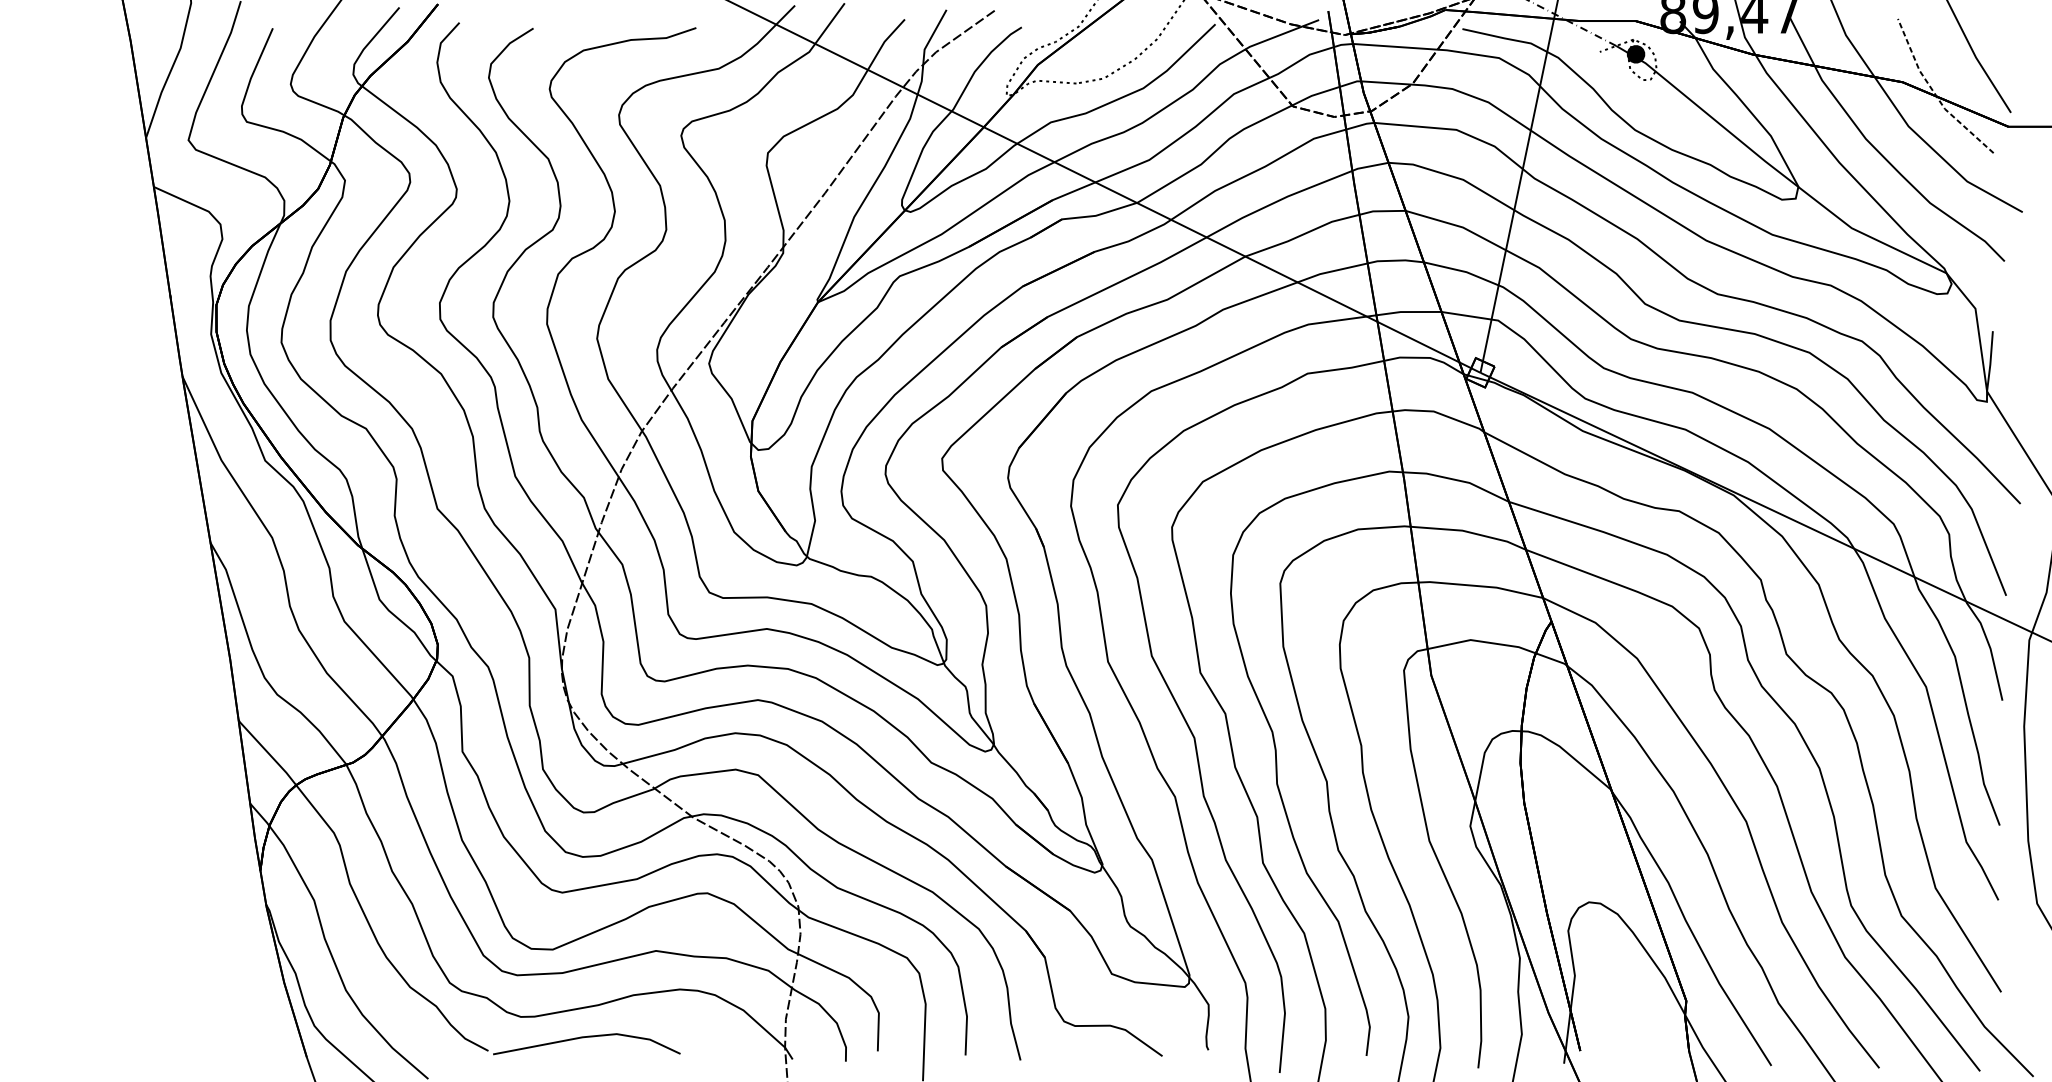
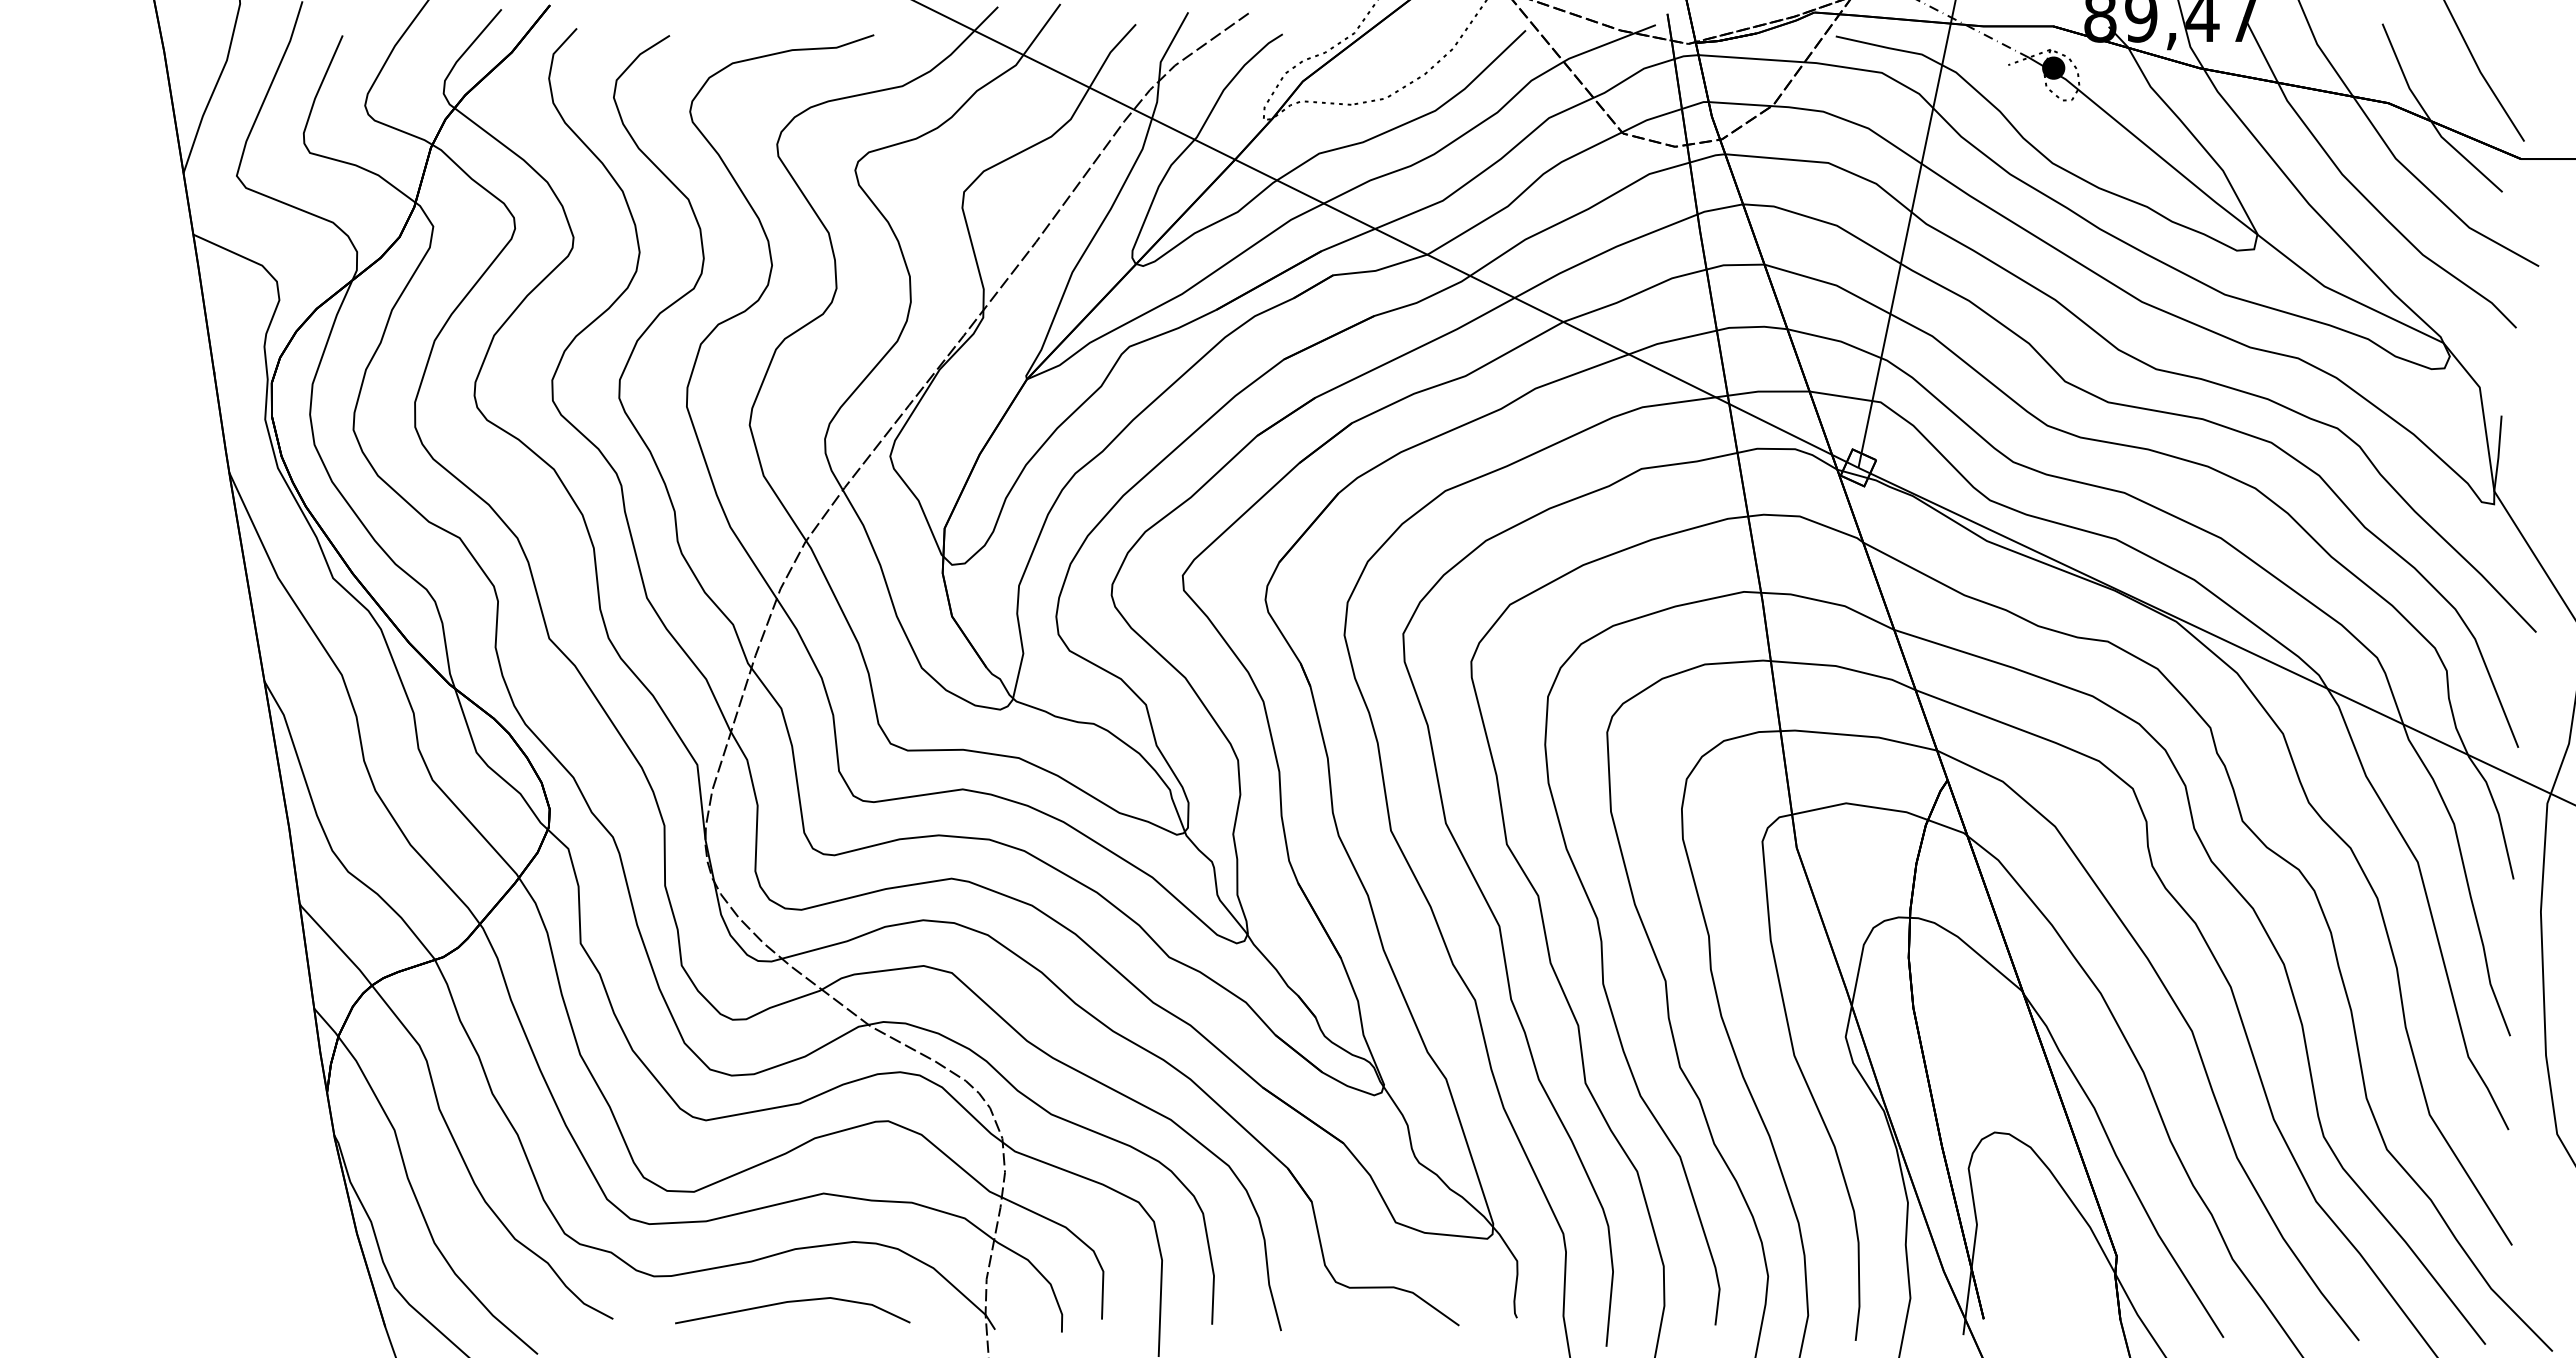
line: (1934, 93) -> (2428, 117), dashed -> solid
line: (586, 1037) -> (792, 1302), moved

